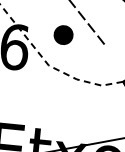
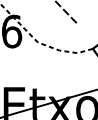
part: (63, 35) -> (46, 19), removed

